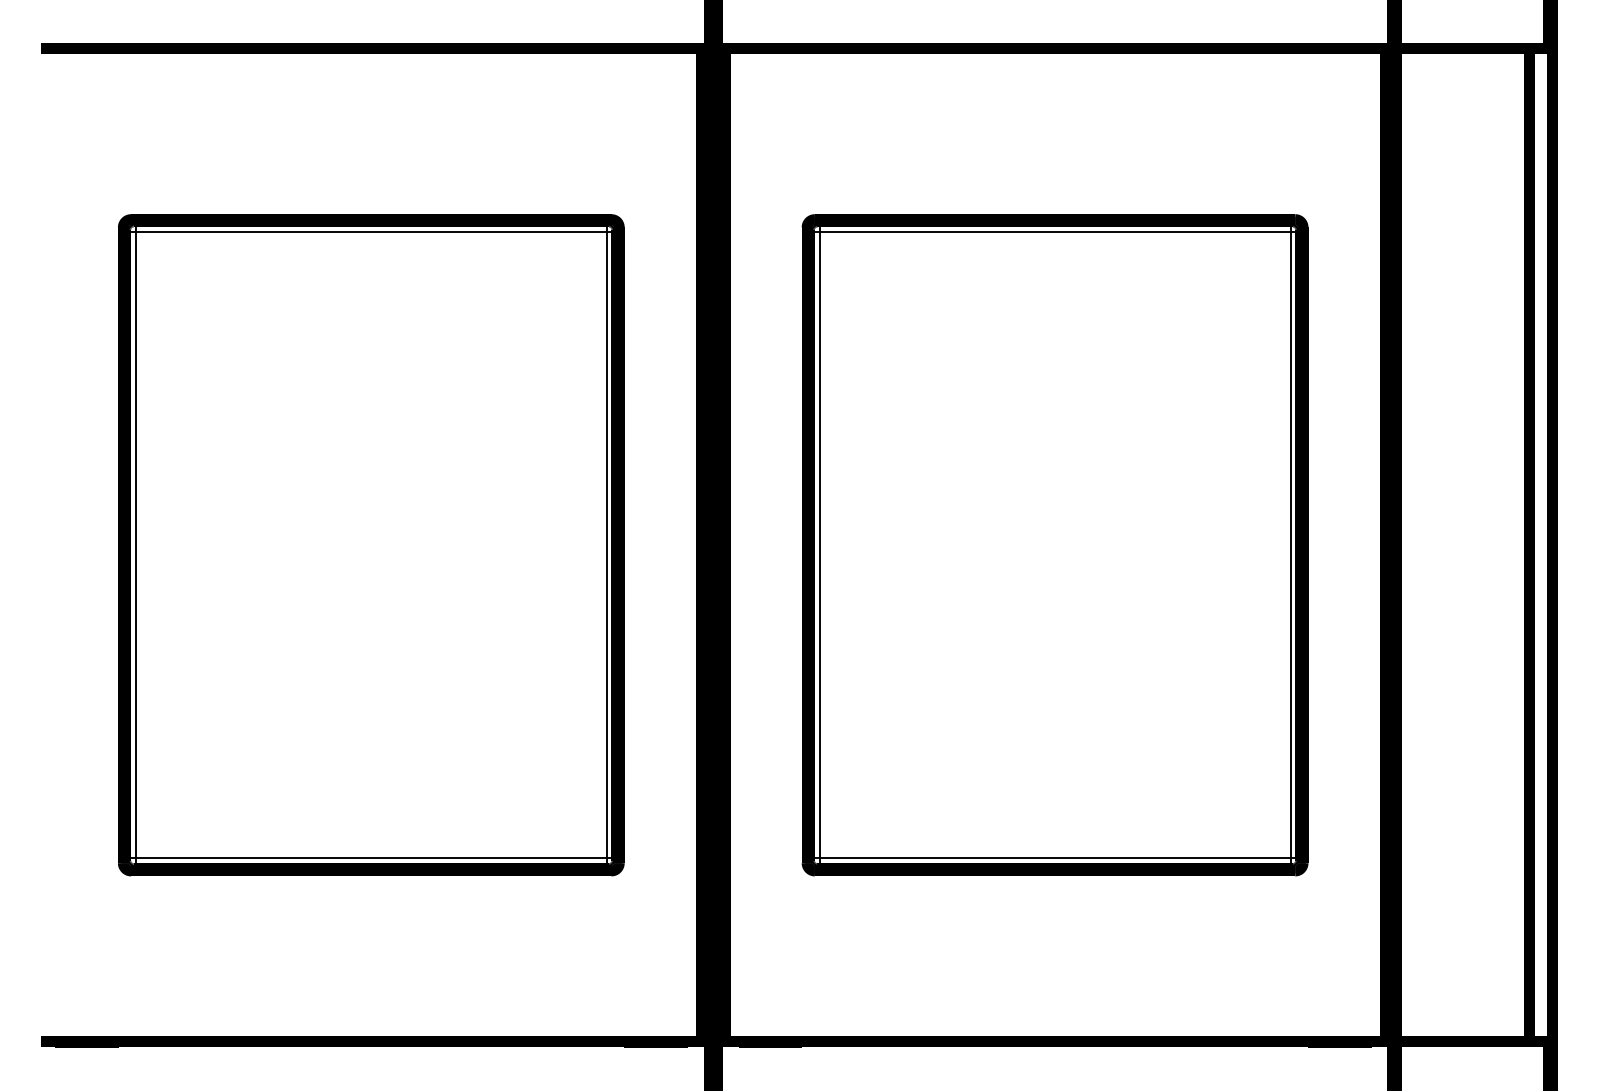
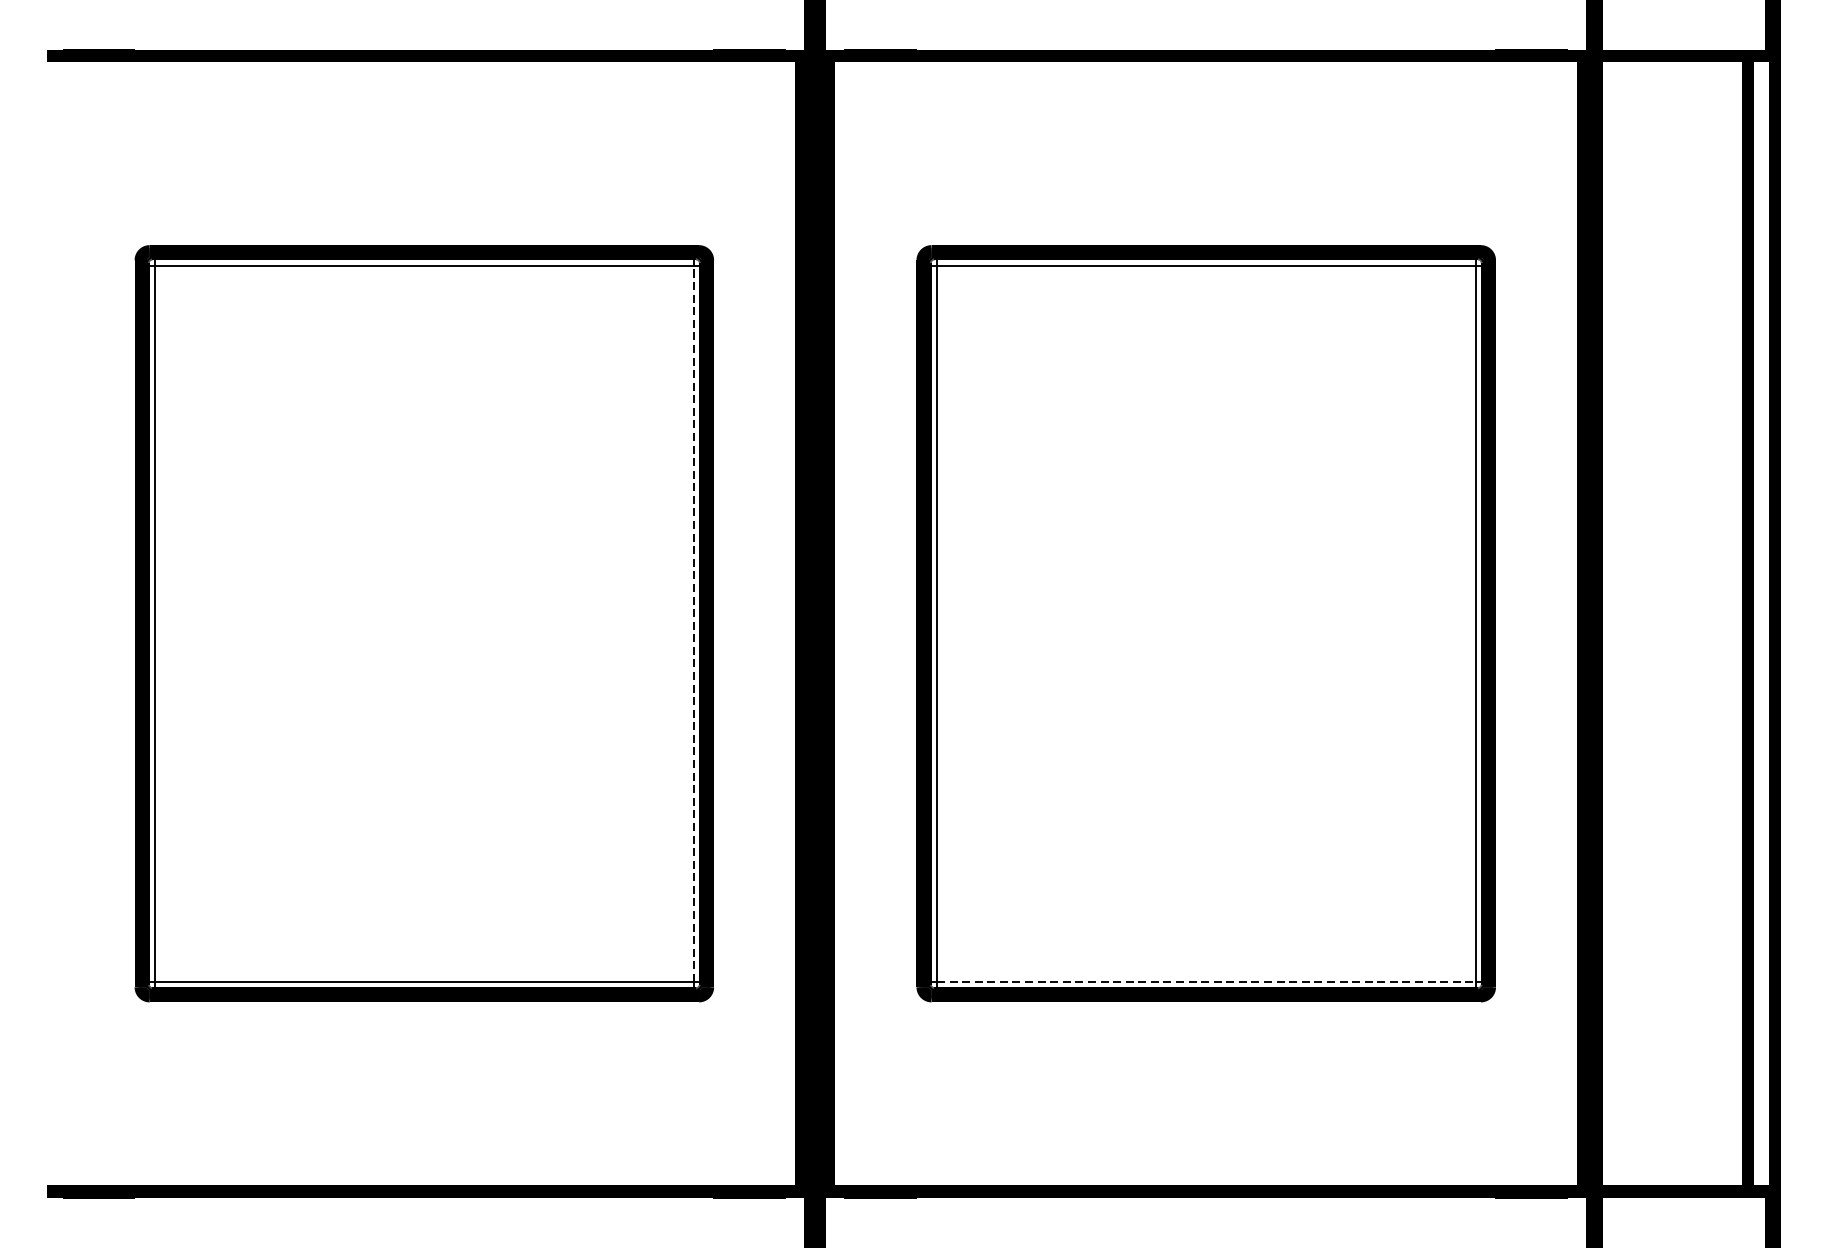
line: (606, 544) -> (693, 622), solid -> dashed
line: (1055, 858) -> (1206, 981), solid -> dashed

